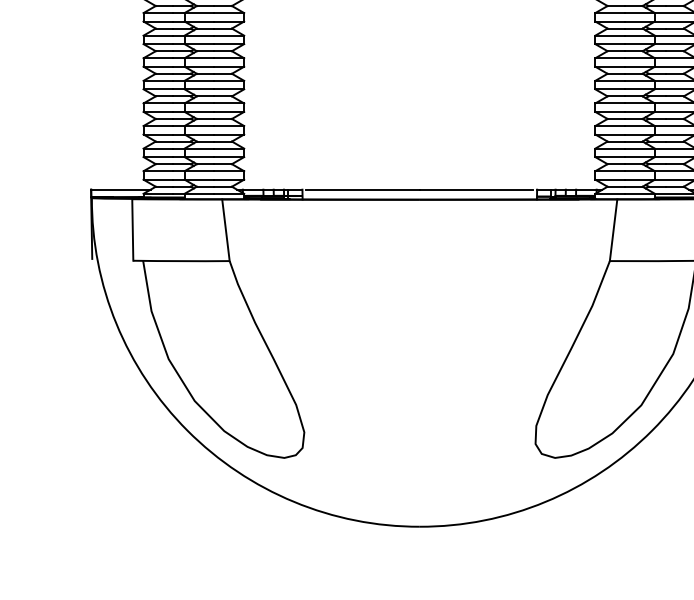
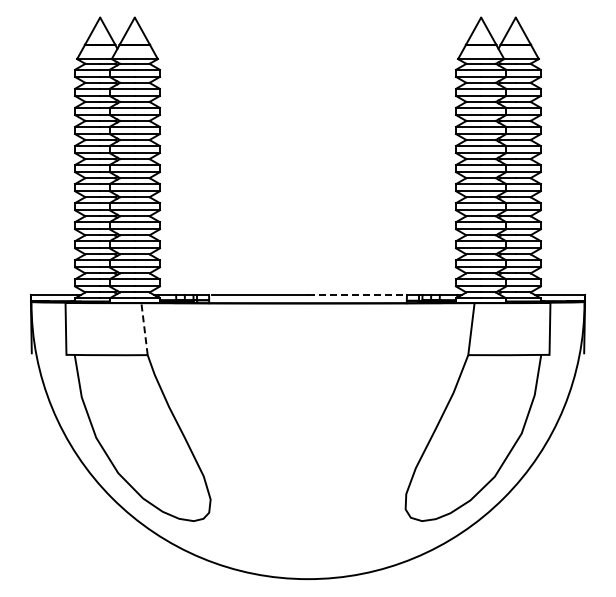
line: (476, 189) -> (355, 294), solid -> dashed
line: (225, 229) -> (144, 328), solid -> dashed

